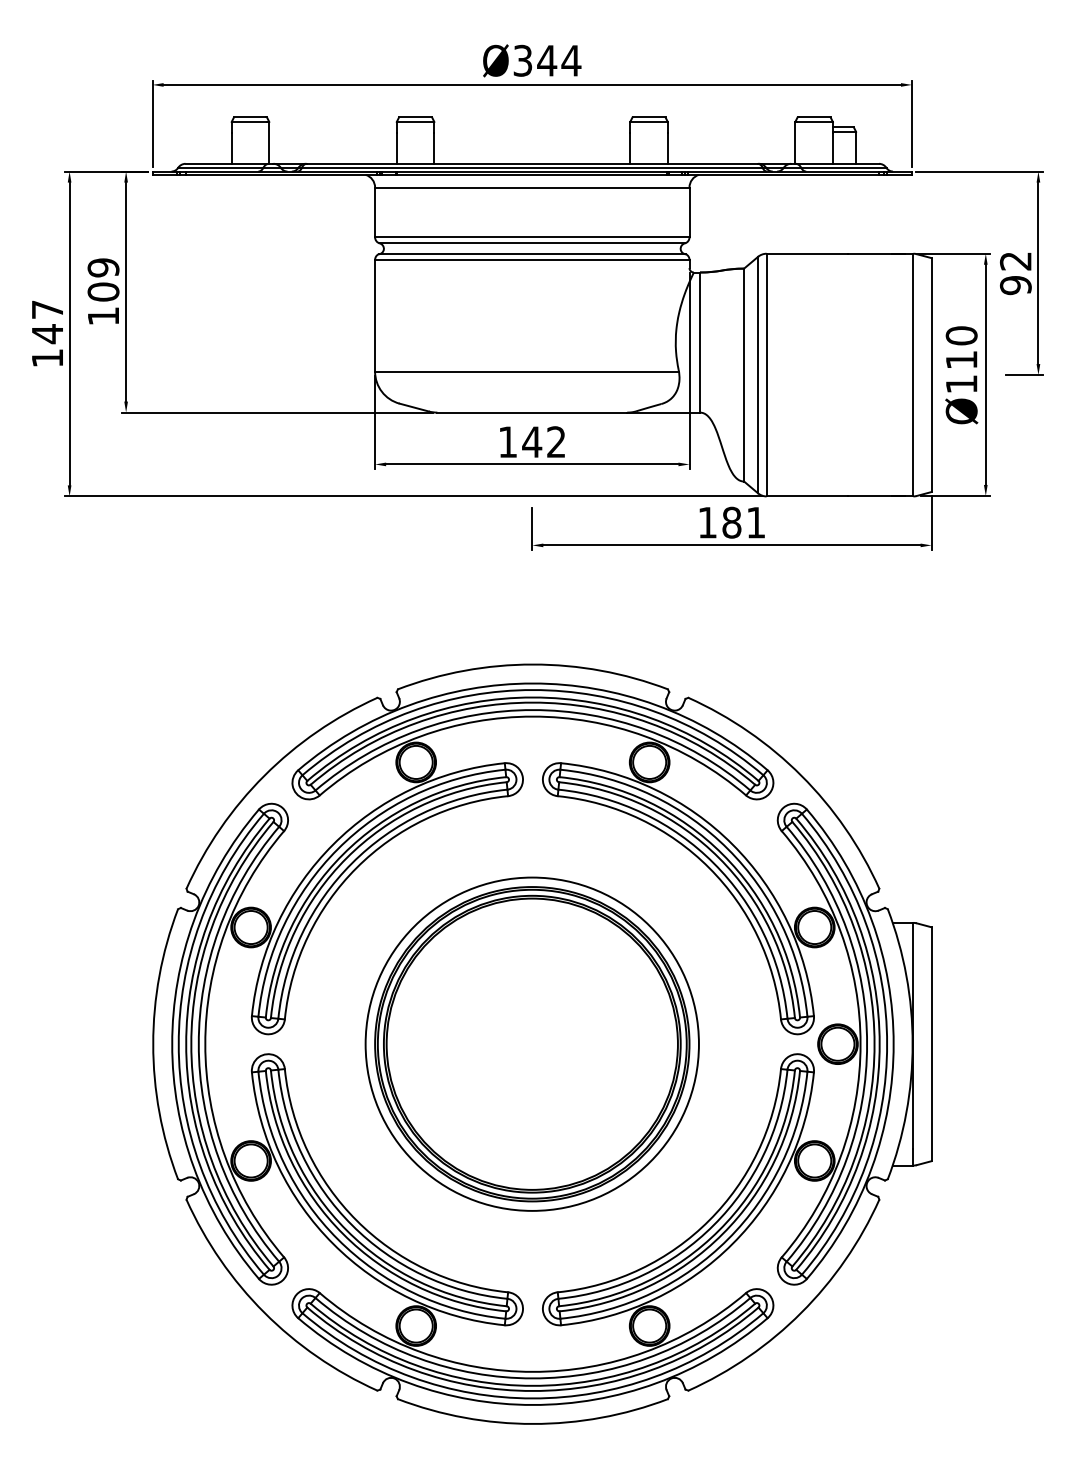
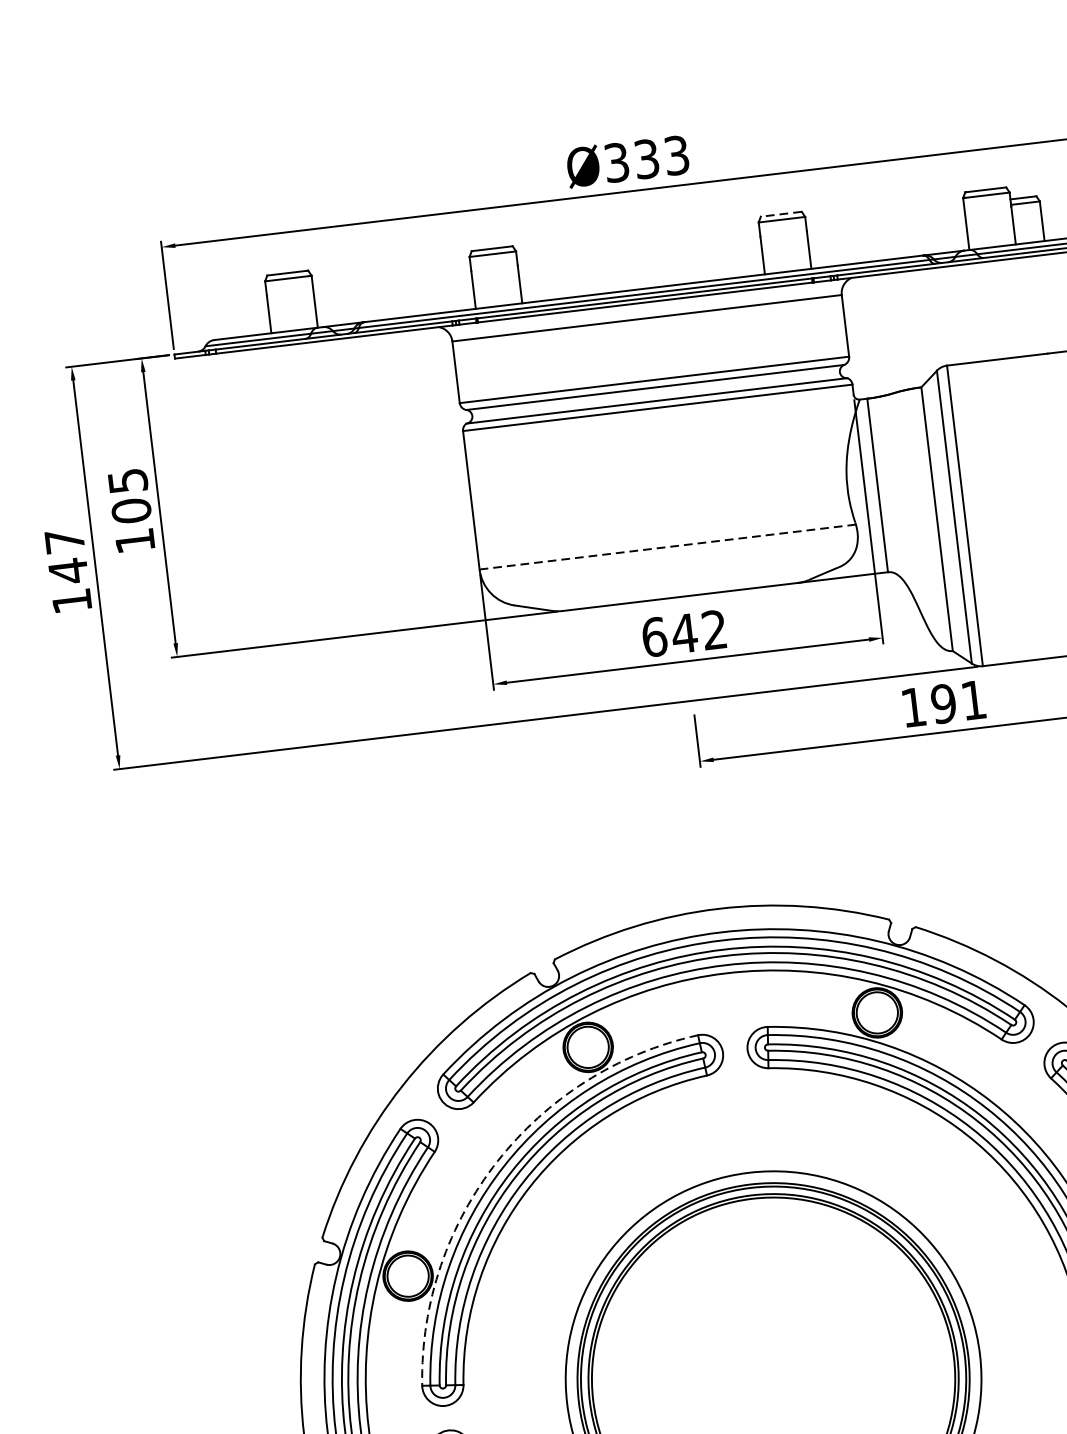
text: (559, 60) -> (662, 156), Ø344 -> Ø333
line: (649, 117) -> (781, 214), solid -> dashed
text: (103, 267) -> (127, 480), 109 -> 105
line: (527, 371) -> (668, 546), solid -> dashed
text: (507, 442) -> (654, 637), 142 -> 642
text: (731, 522) -> (943, 703), 181 -> 191
arc: (333, 844) -> (497, 1161), solid -> dashed

